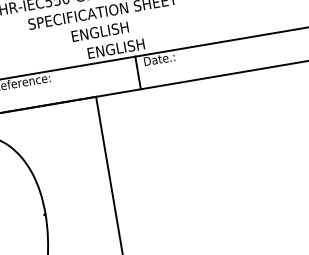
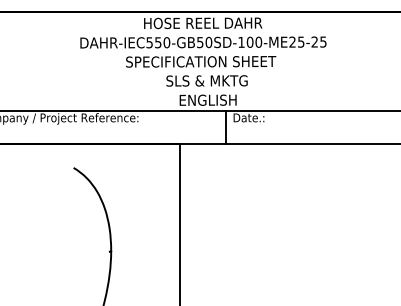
text: (111, 29) -> (206, 80), ENGLISH -> SLS & MKTG

